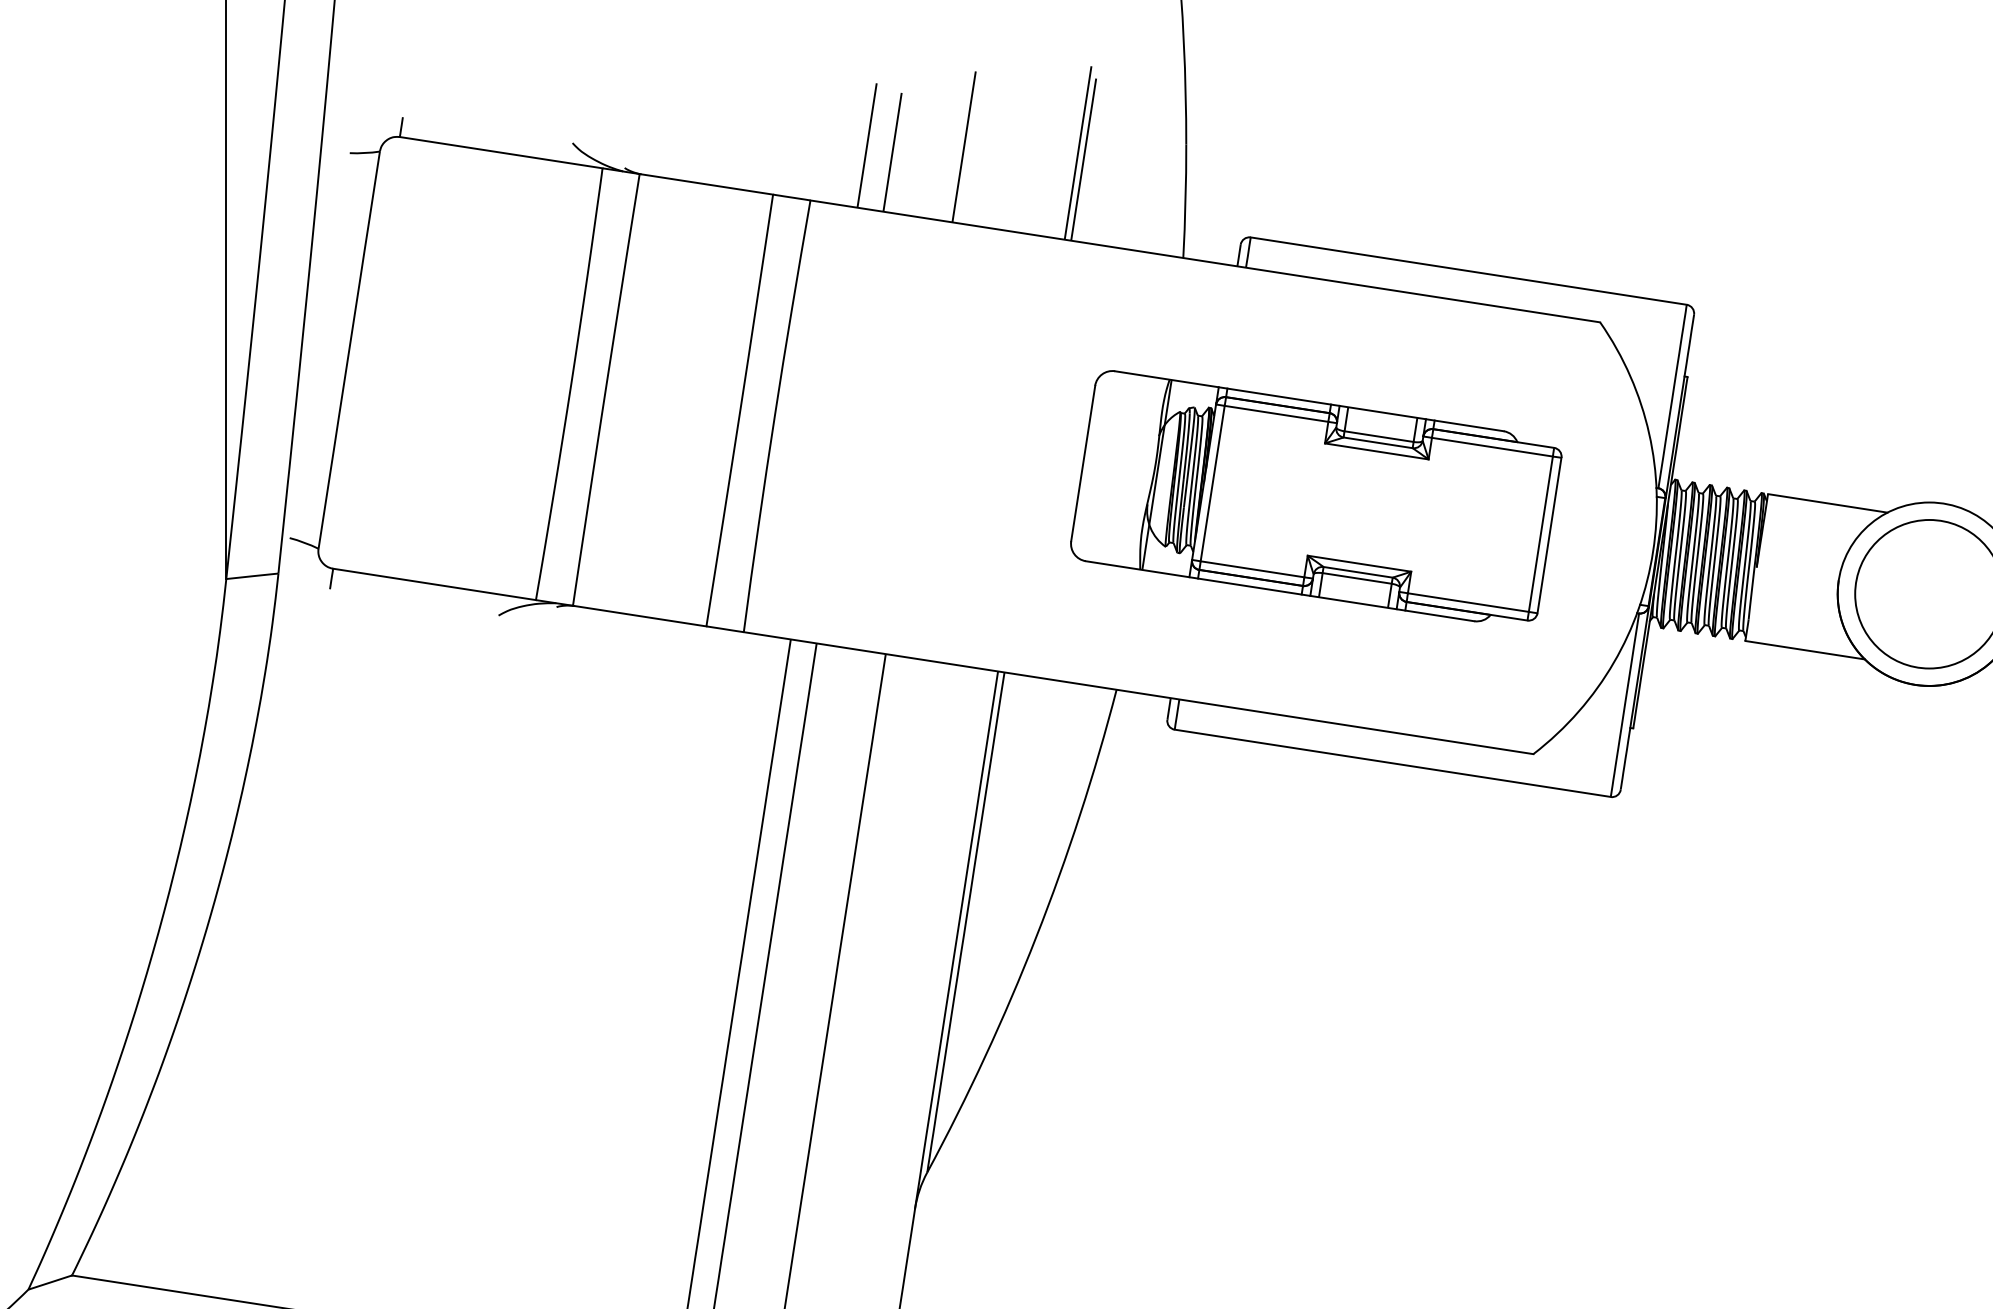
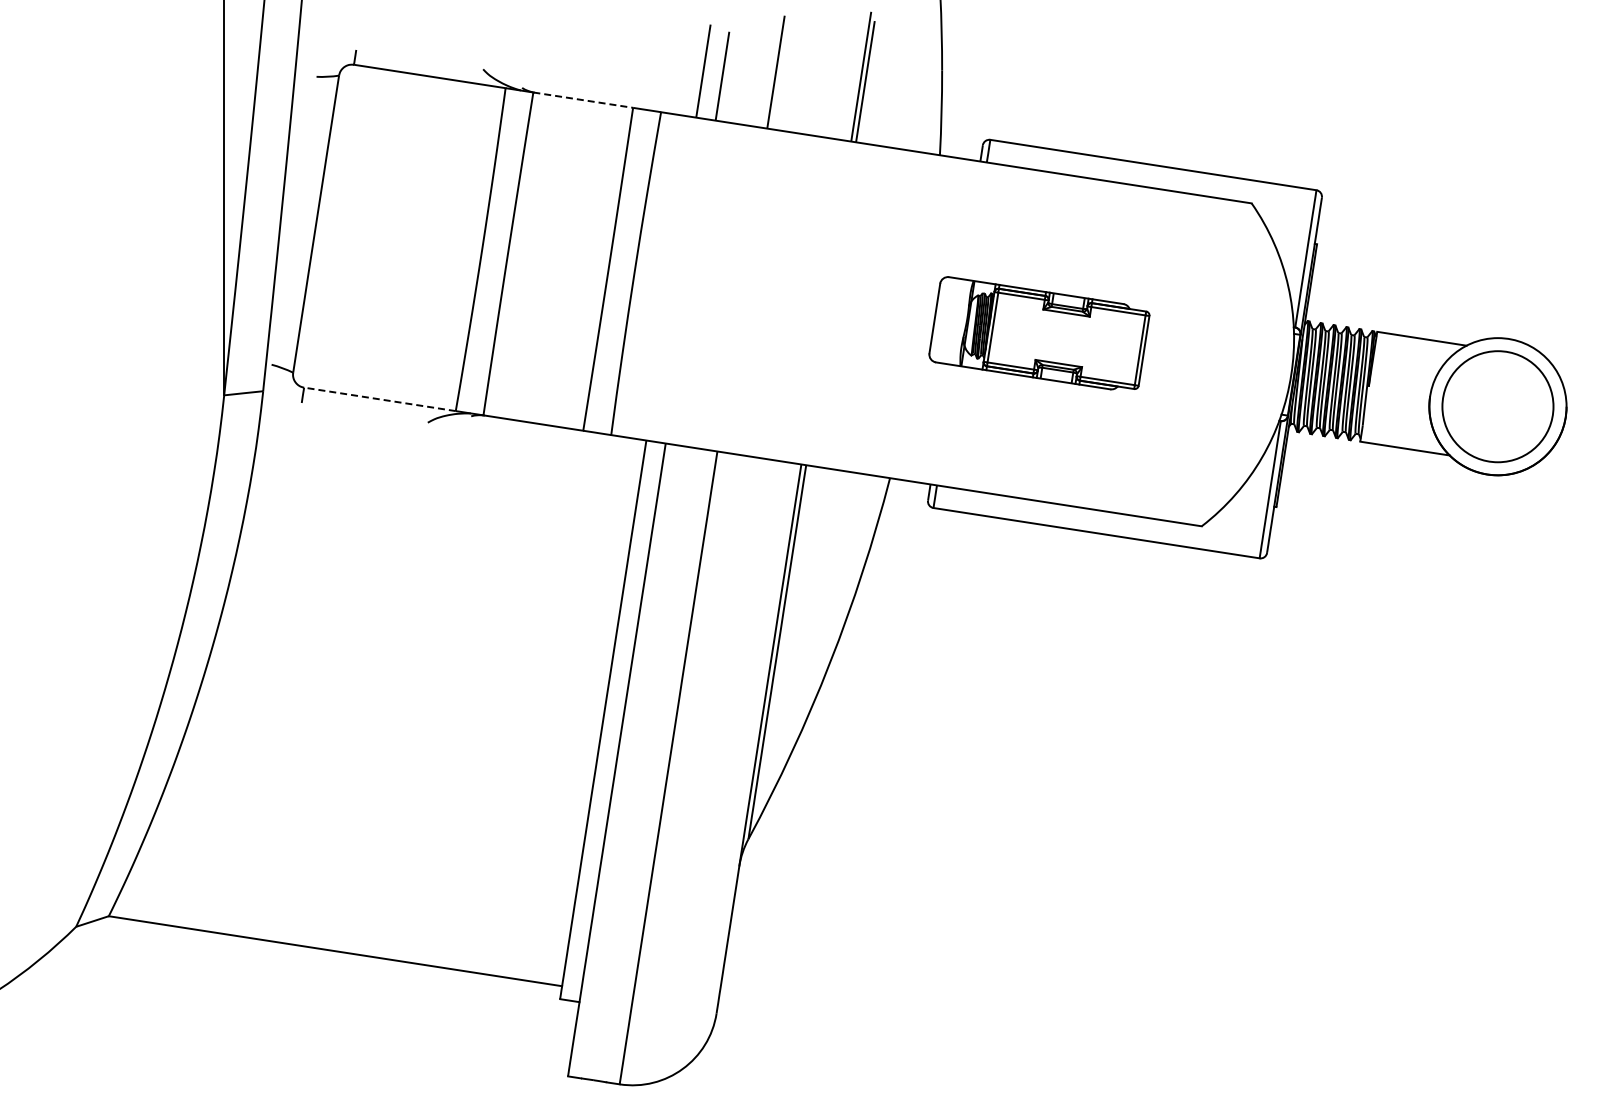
line: (706, 184) -> (583, 100), solid -> dashed
part: (1316, 494) -> (1039, 332), size x0.6
line: (433, 584) -> (379, 399), solid -> dashed

